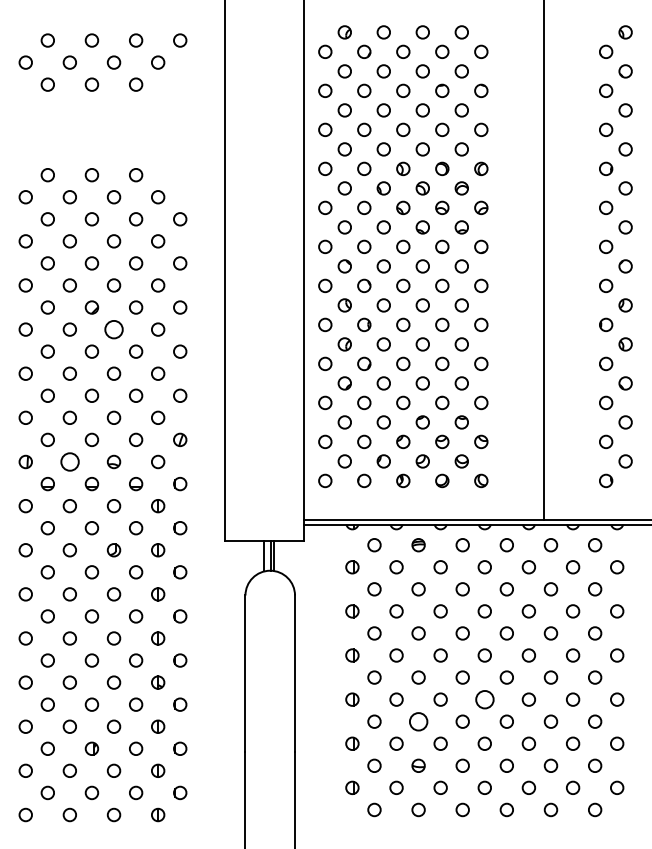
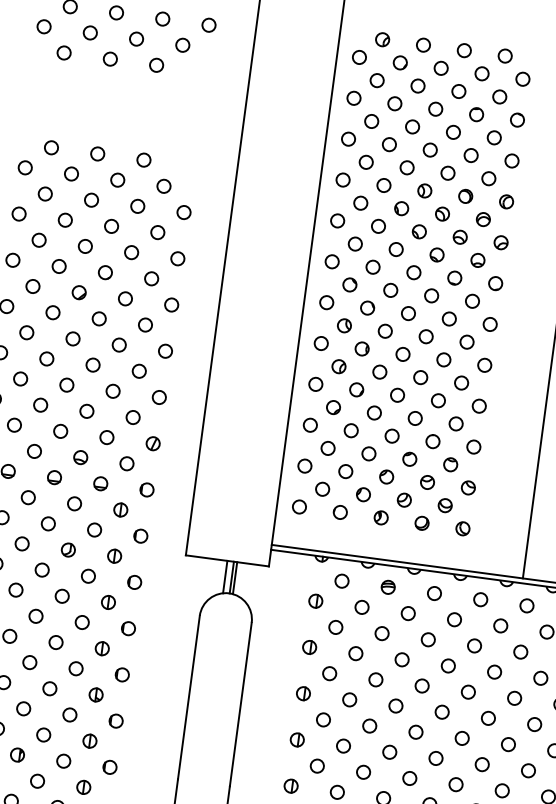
circle: (113, 329) -> (98, 318), size x0.71
circle: (69, 461) -> (34, 450), size x0.71
circle: (484, 699) -> (435, 758), size x0.71
circle: (418, 721) -> (363, 772), size x0.71

